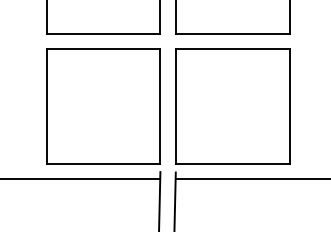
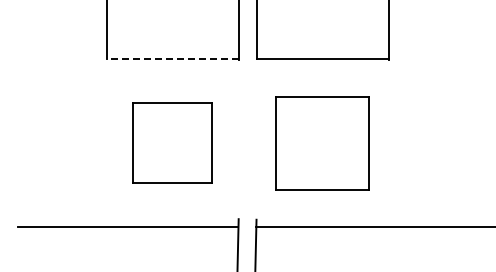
line: (103, 34) -> (172, 59), solid -> dashed
part: (103, 105) -> (172, 142), size x0.6
part: (232, 106) -> (322, 143), size x0.7

